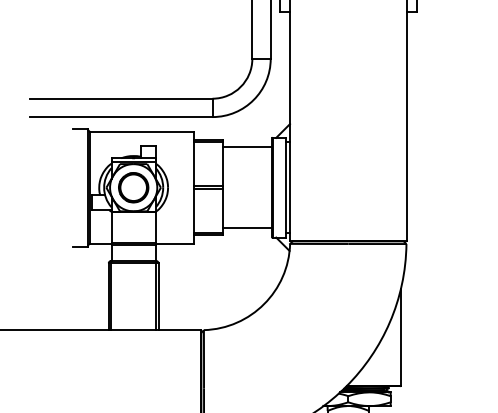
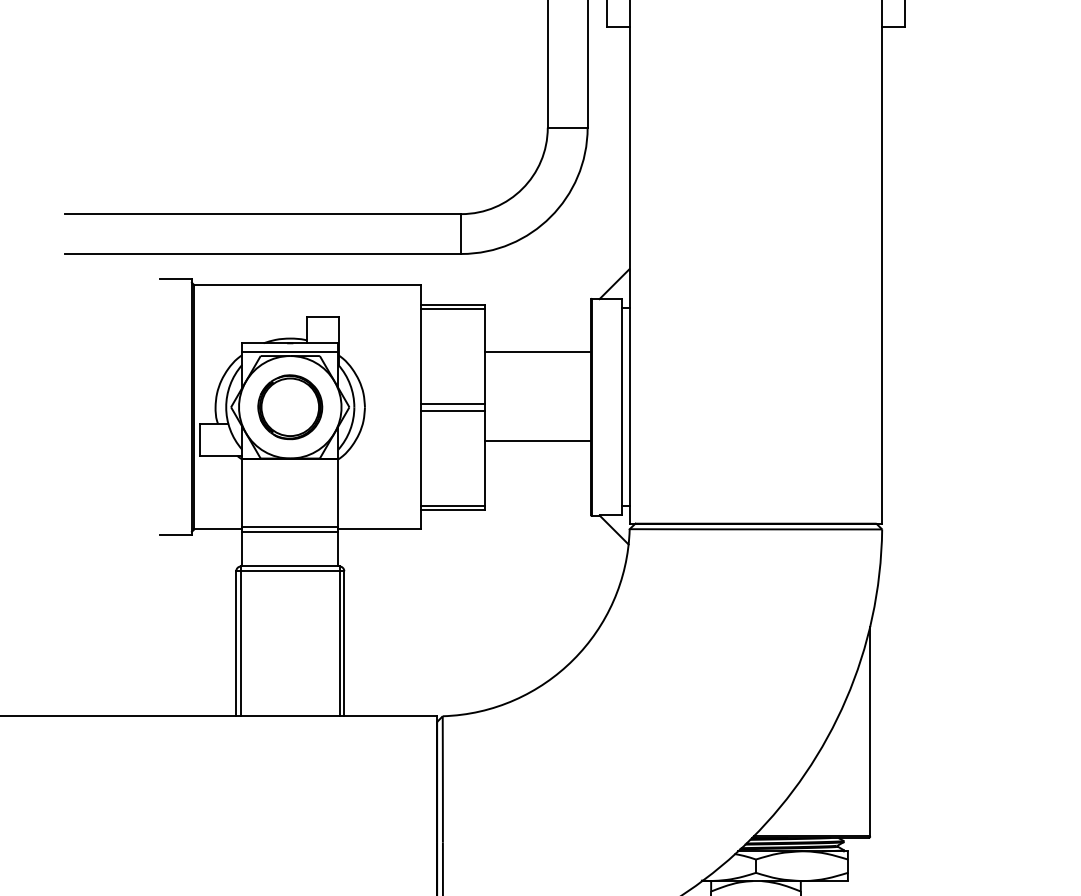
line: (247, 147) -> (537, 352), moved
line: (247, 228) -> (537, 441), moved

